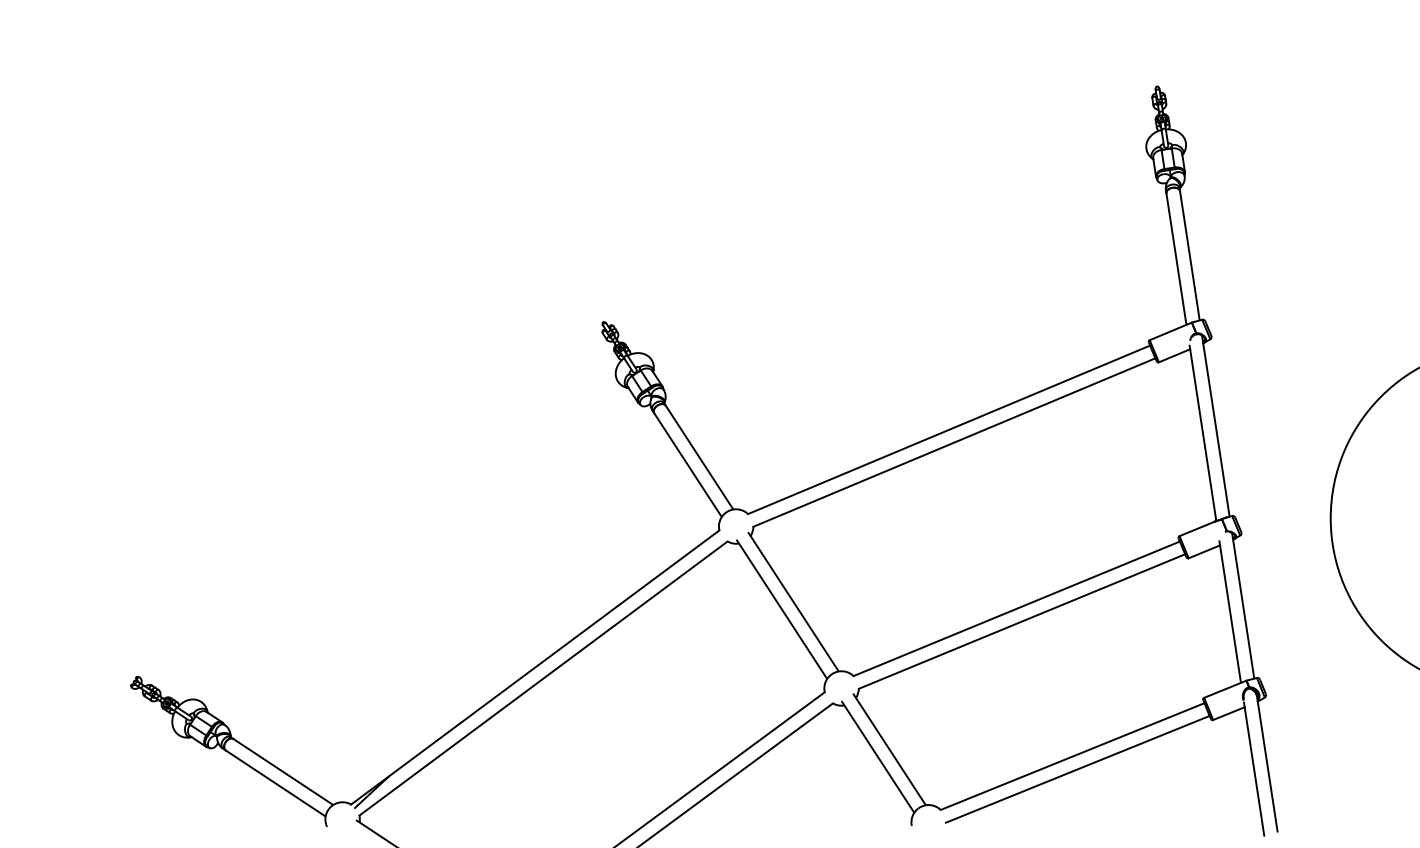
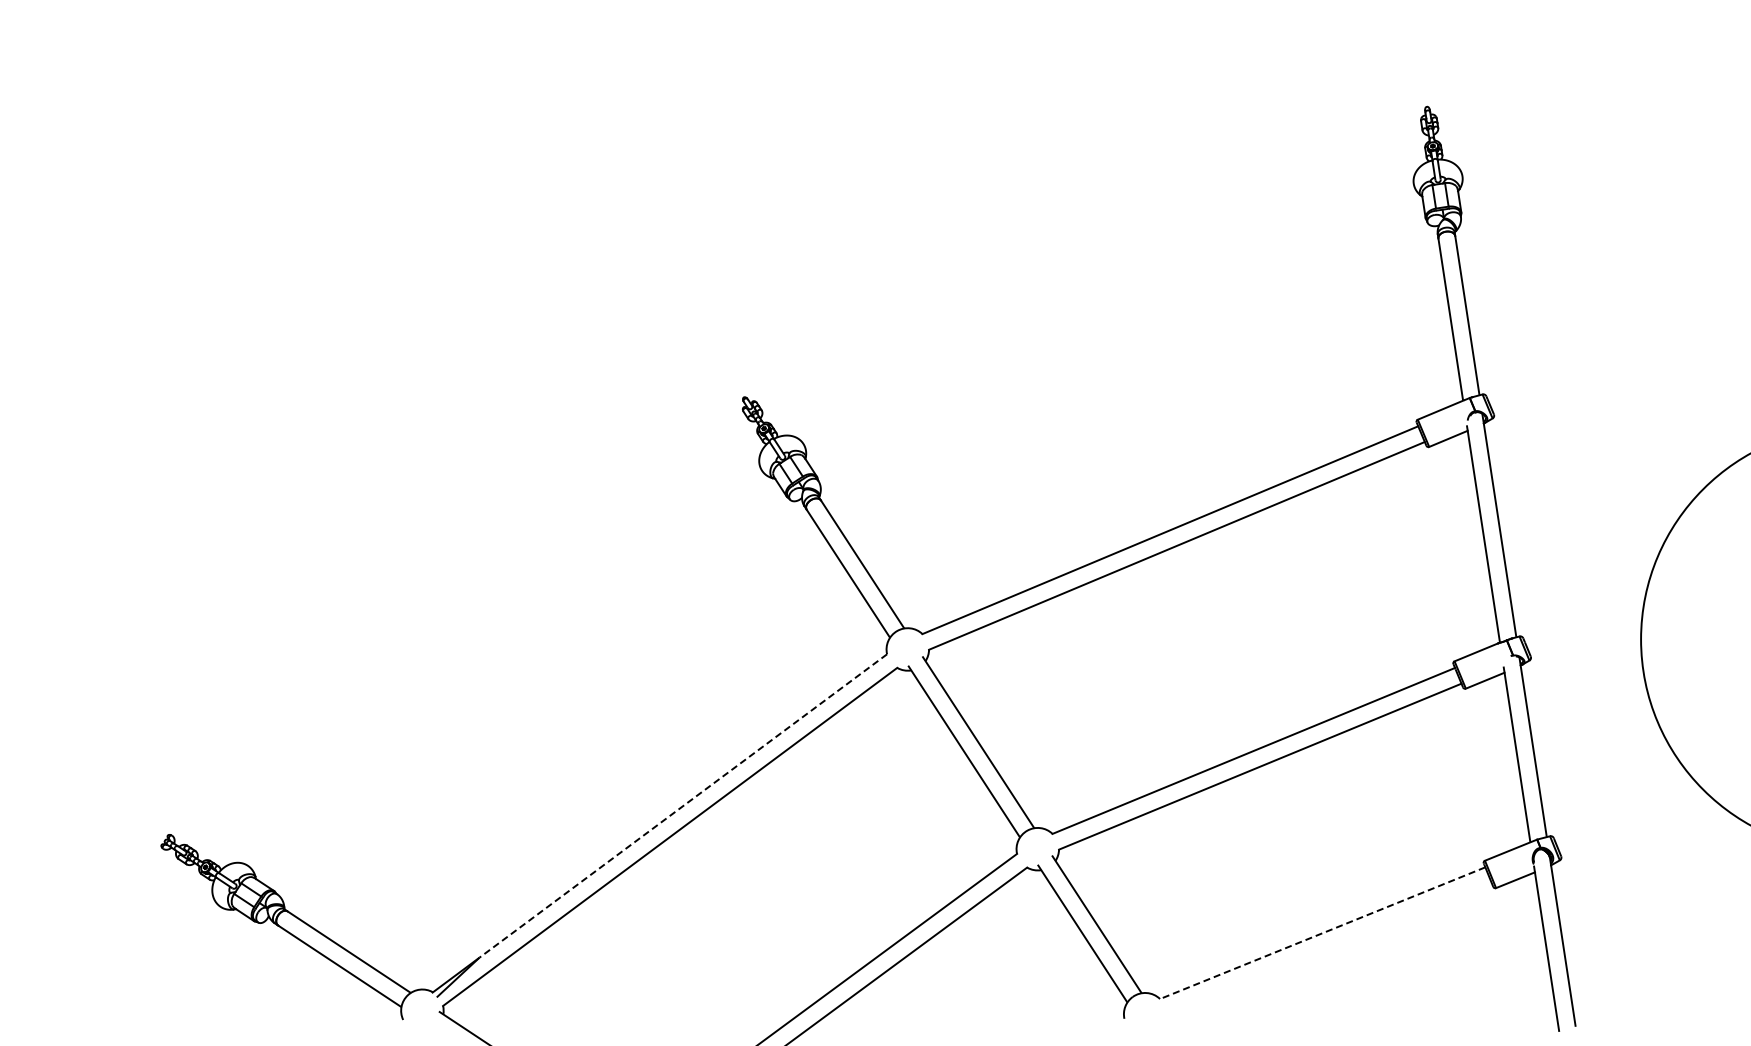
line: (553, 653) -> (682, 806), solid -> dashed
line: (1072, 756) -> (1322, 933), solid -> dashed
line: (1077, 768) -> (1328, 948), removed

